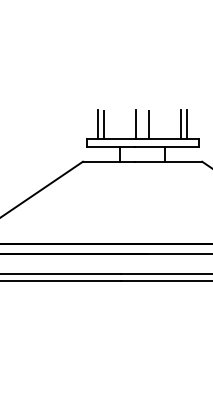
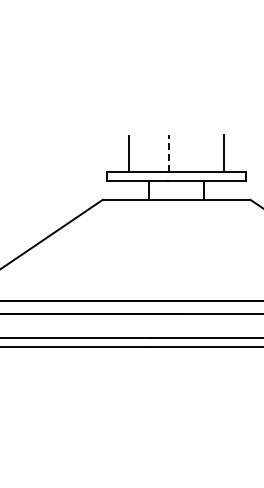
line: (98, 124) -> (121, 153), removed
line: (136, 124) -> (168, 153), solid -> dashed
line: (148, 124) -> (184, 153), removed
line: (186, 124) -> (231, 153), removed

